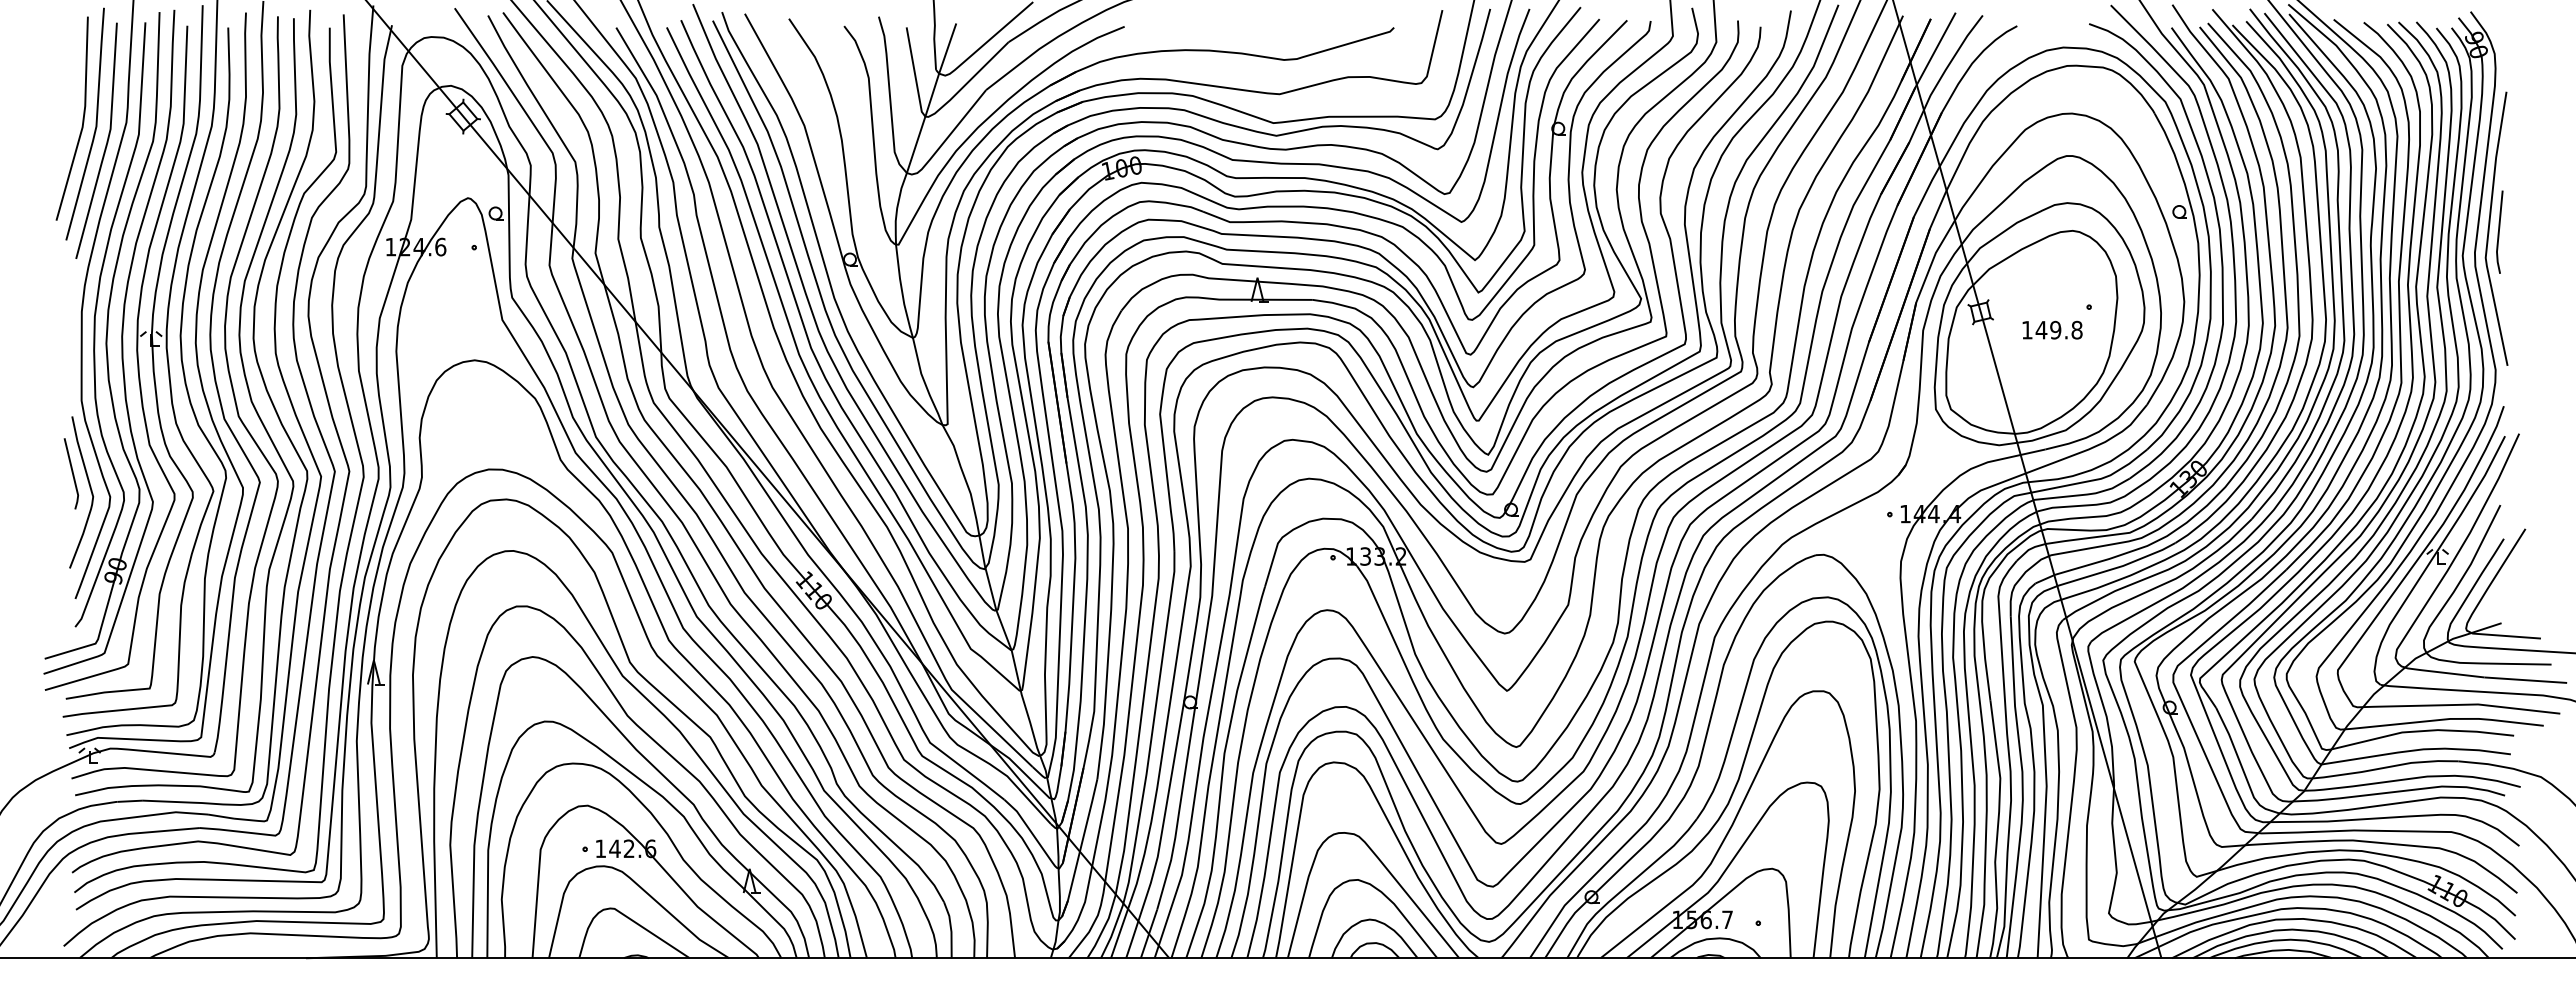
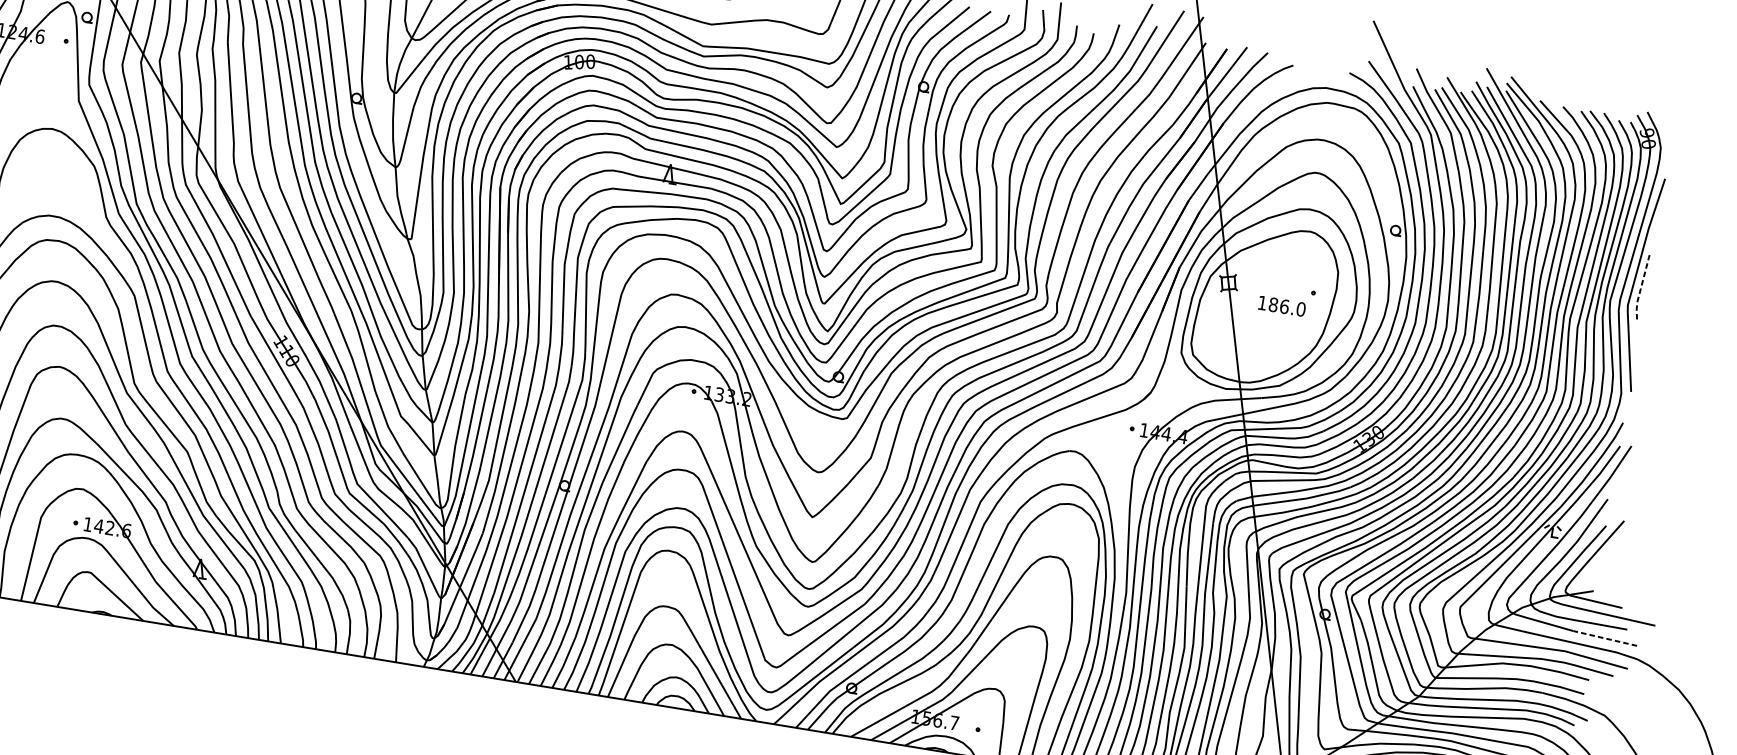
line: (2498, 234) -> (1640, 288), solid -> dashed
text: (2058, 329) -> (1286, 306), 149.8 -> 186.0
line: (2525, 680) -> (1605, 638), solid -> dashed

